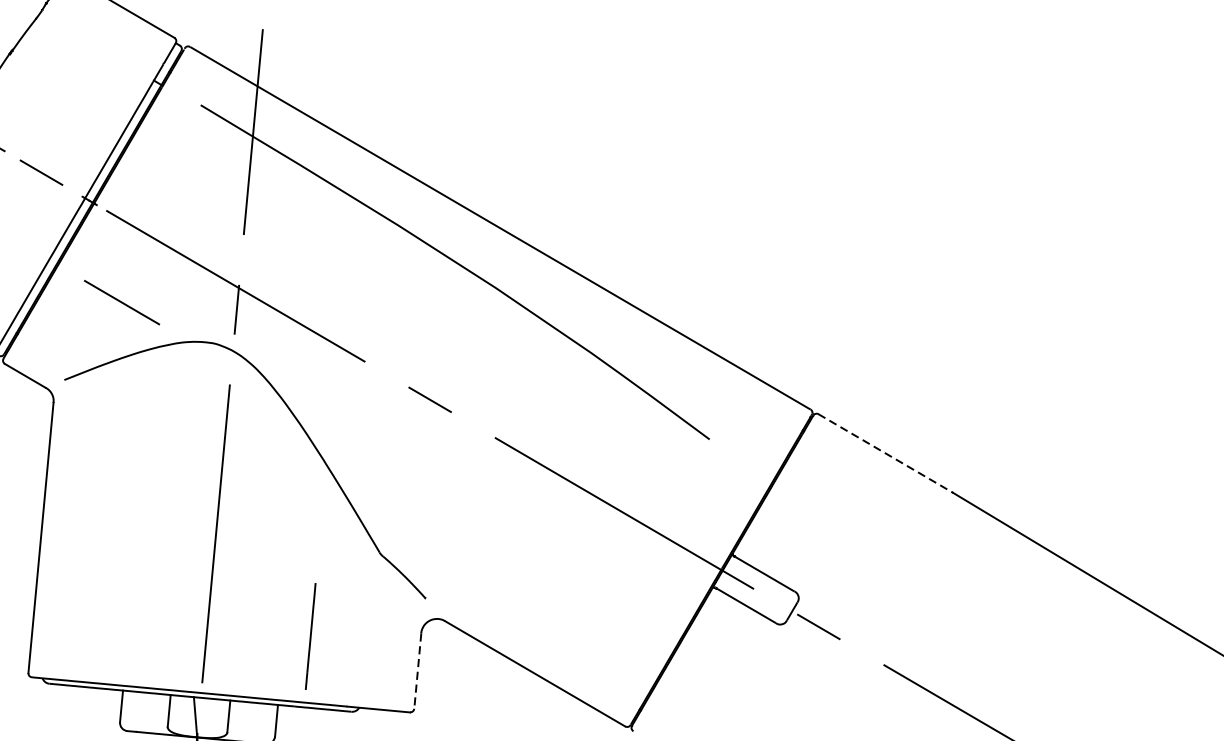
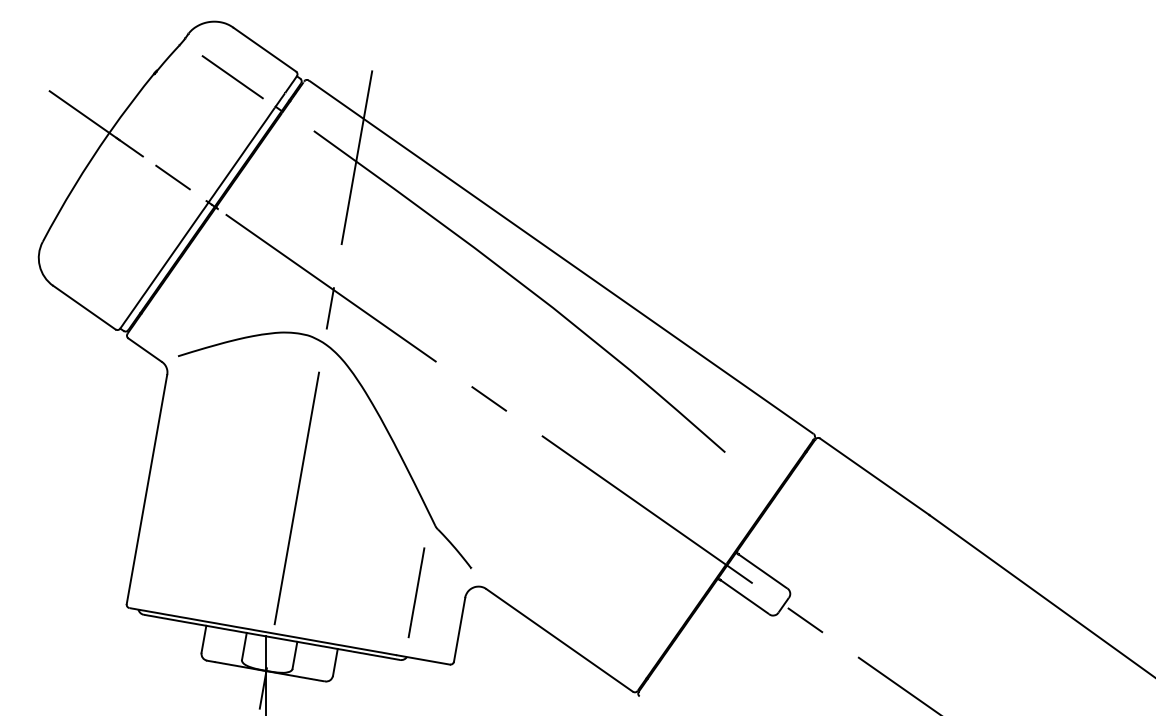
line: (121, 302) -> (232, 77), moved
line: (886, 454) -> (875, 477), dashed -> solid
line: (310, 636) -> (416, 592), moved
line: (417, 671) -> (459, 630), dashed -> solid

